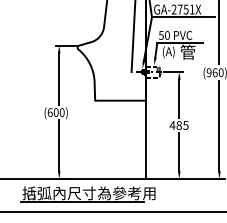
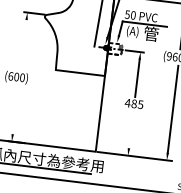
line: (59, 78) -> (23, 44), removed
line: (59, 145) -> (16, 109), removed
line: (179, 152) -> (131, 130), removed

